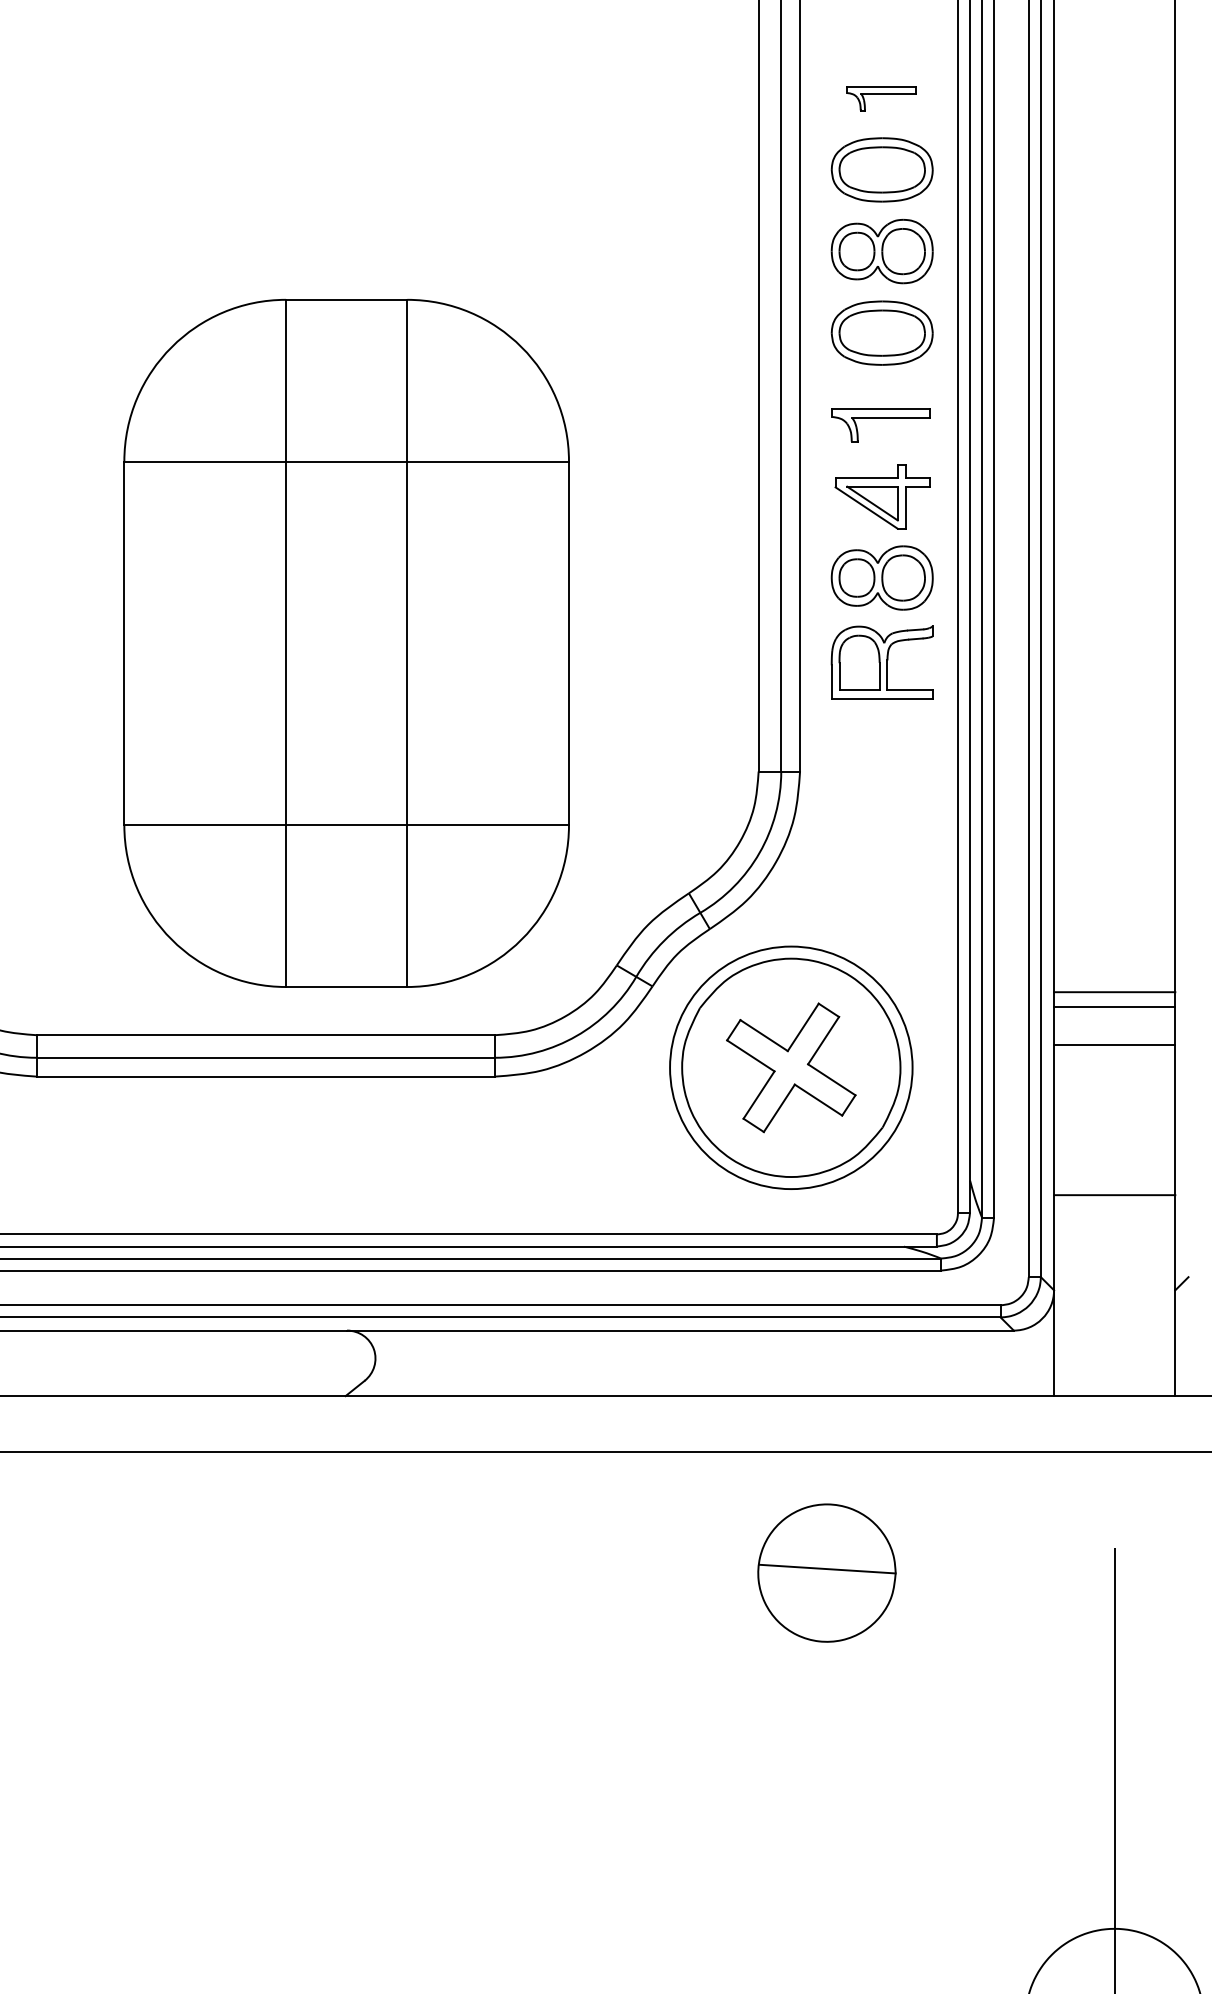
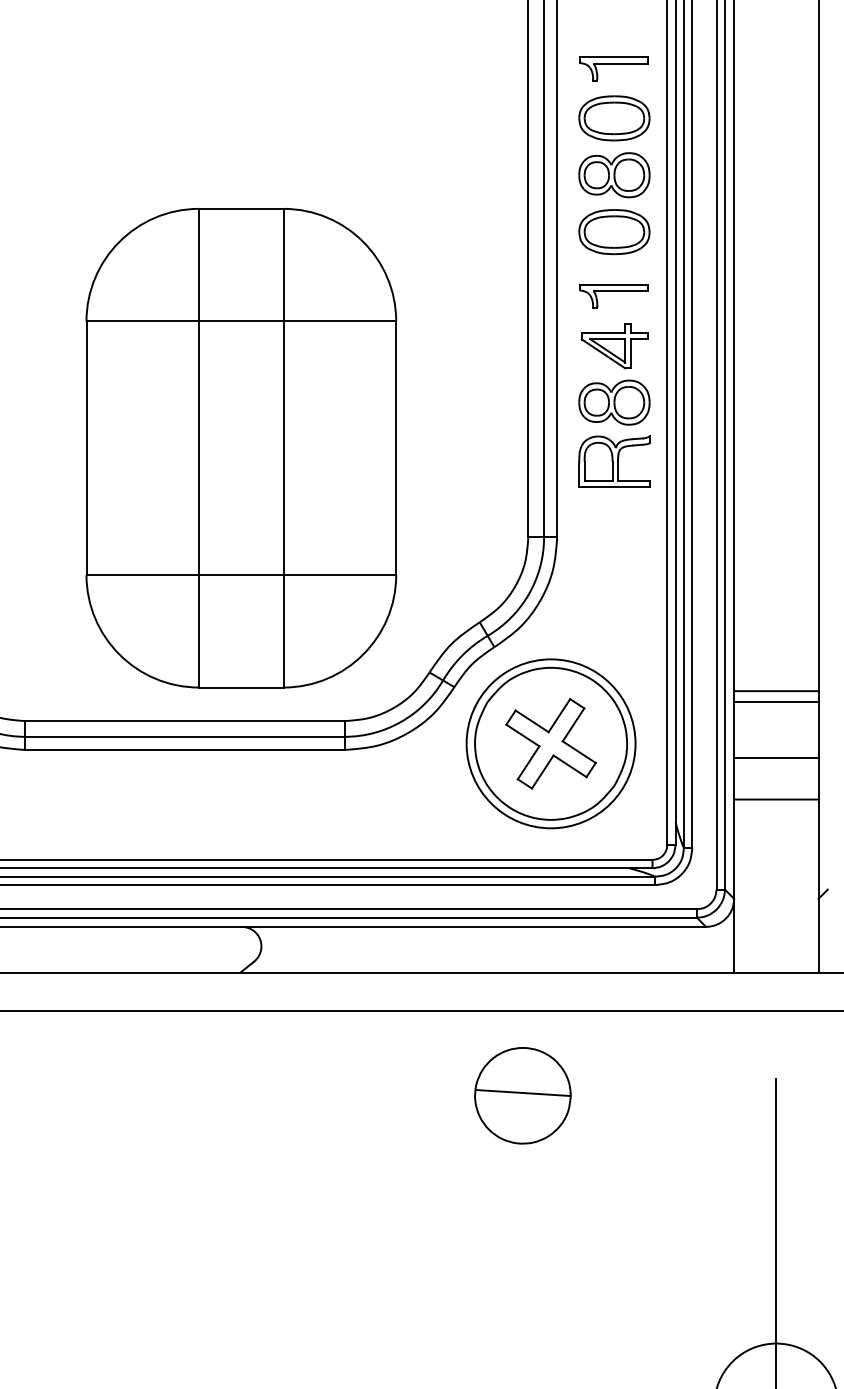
part: (880, 98) -> (613, 68), size x1.43
line: (1114, 1044) -> (776, 757), moved
line: (1114, 1195) -> (776, 799), moved
part: (826, 1572) -> (522, 1095), moved

